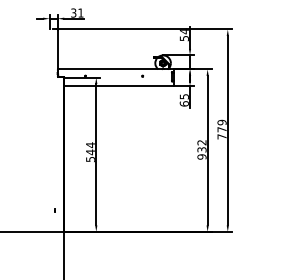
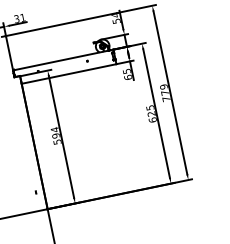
text: (201, 149) -> (151, 113), 932 -> 625
text: (90, 152) -> (56, 136), 544 -> 594

